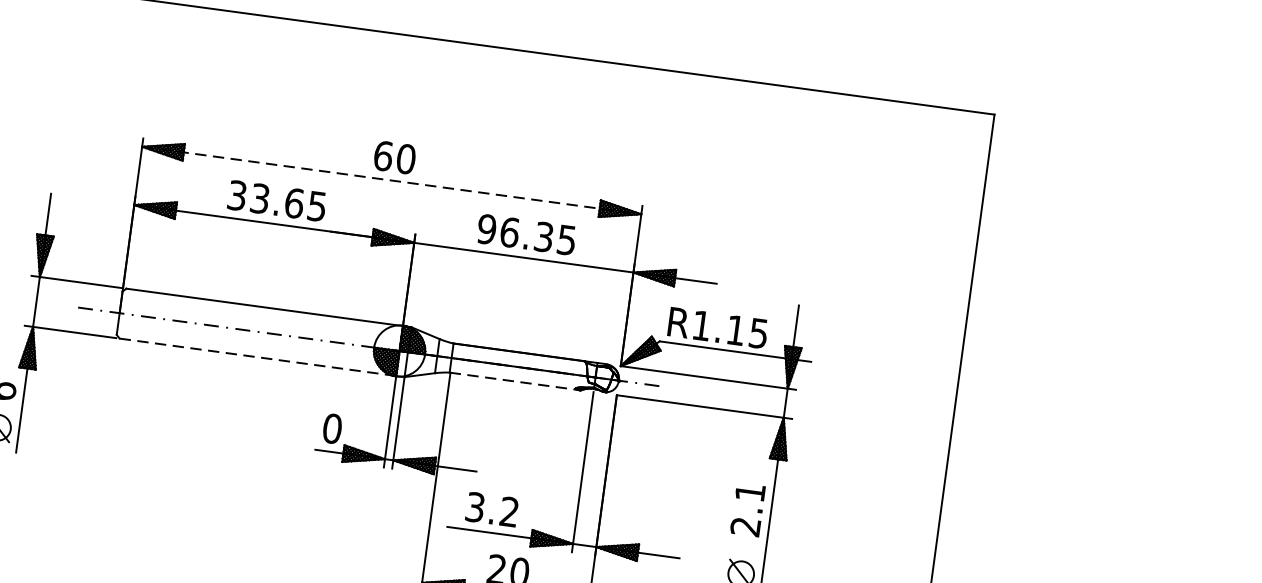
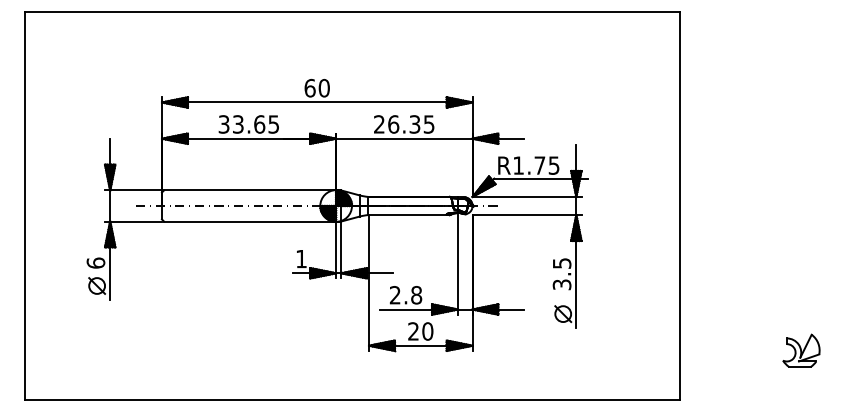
line: (392, 180) -> (317, 102), dashed -> solid
text: (485, 229) -> (378, 124), 96.35 -> 26.35
text: (735, 330) -> (539, 165), R1.15 -> R1.75
line: (258, 357) -> (250, 221), dashed -> solid
line: (515, 382) -> (409, 215), dashed -> solid
text: (332, 427) -> (301, 258), 0 -> 1
text: (493, 510) -> (406, 295), 3.2 -> 2.8
text: (748, 510) -> (562, 274), 2.1 -> 3.5

